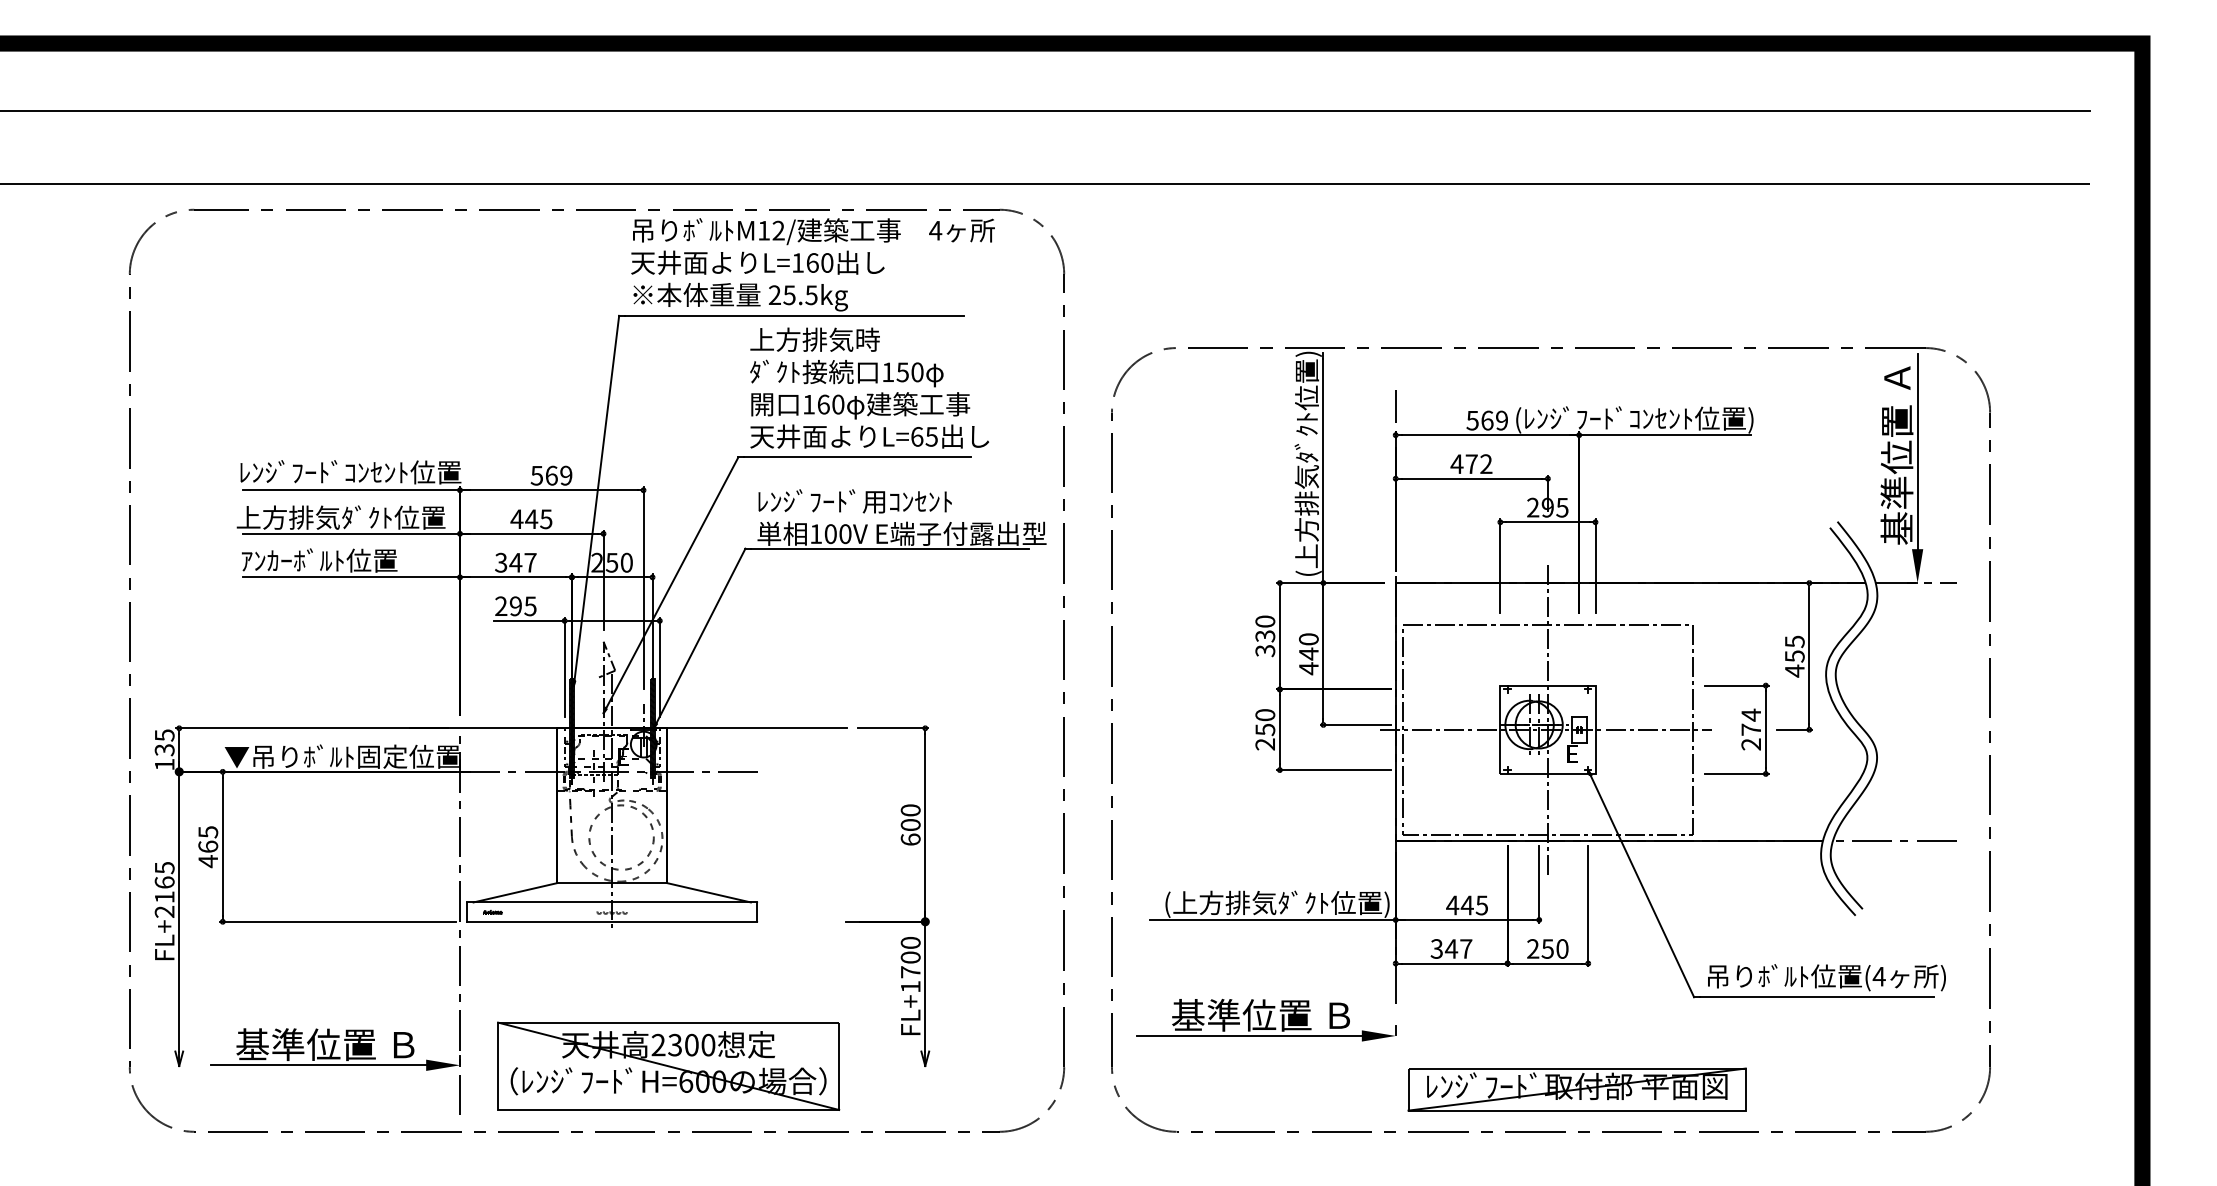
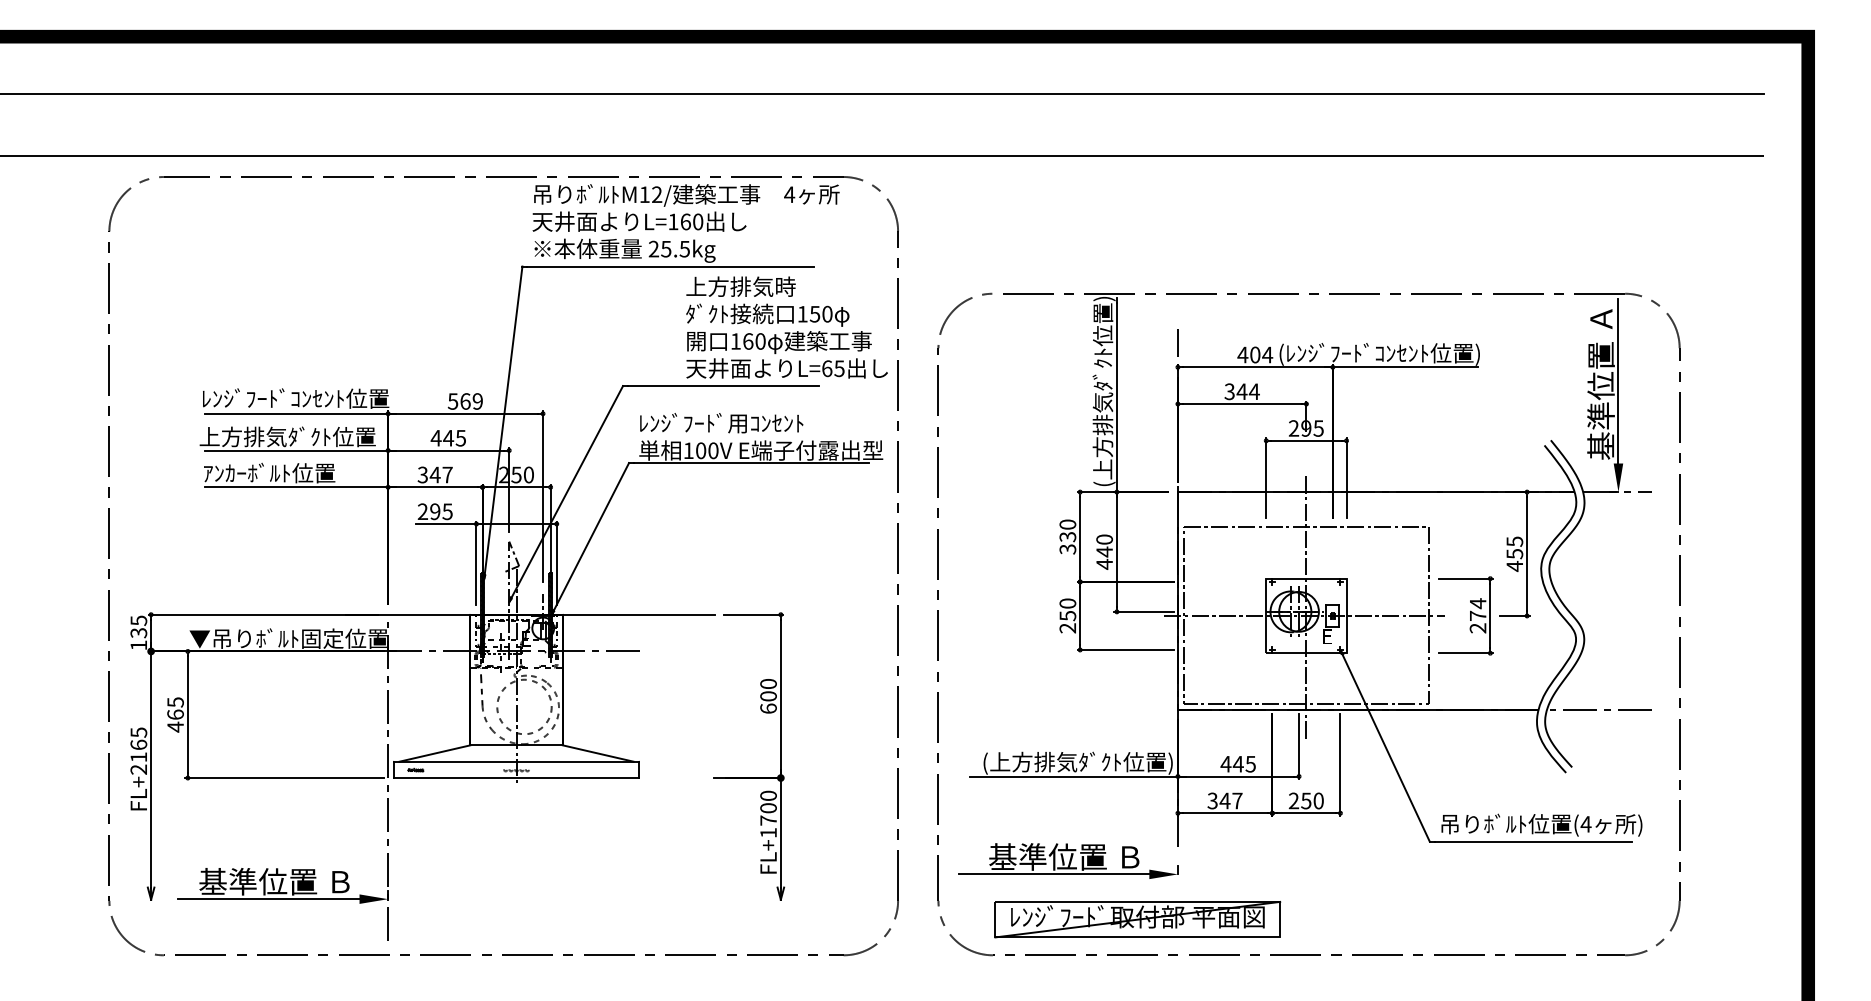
text: (869, 387) -> (786, 327), moved
text: (1487, 420) -> (1255, 354), 569 -> 404
text: (1471, 464) -> (1241, 392), 472 -> 344
part: (668, 1065) -> (564, 899), removed
part: (1576, 1089) -> (1137, 919), moved

